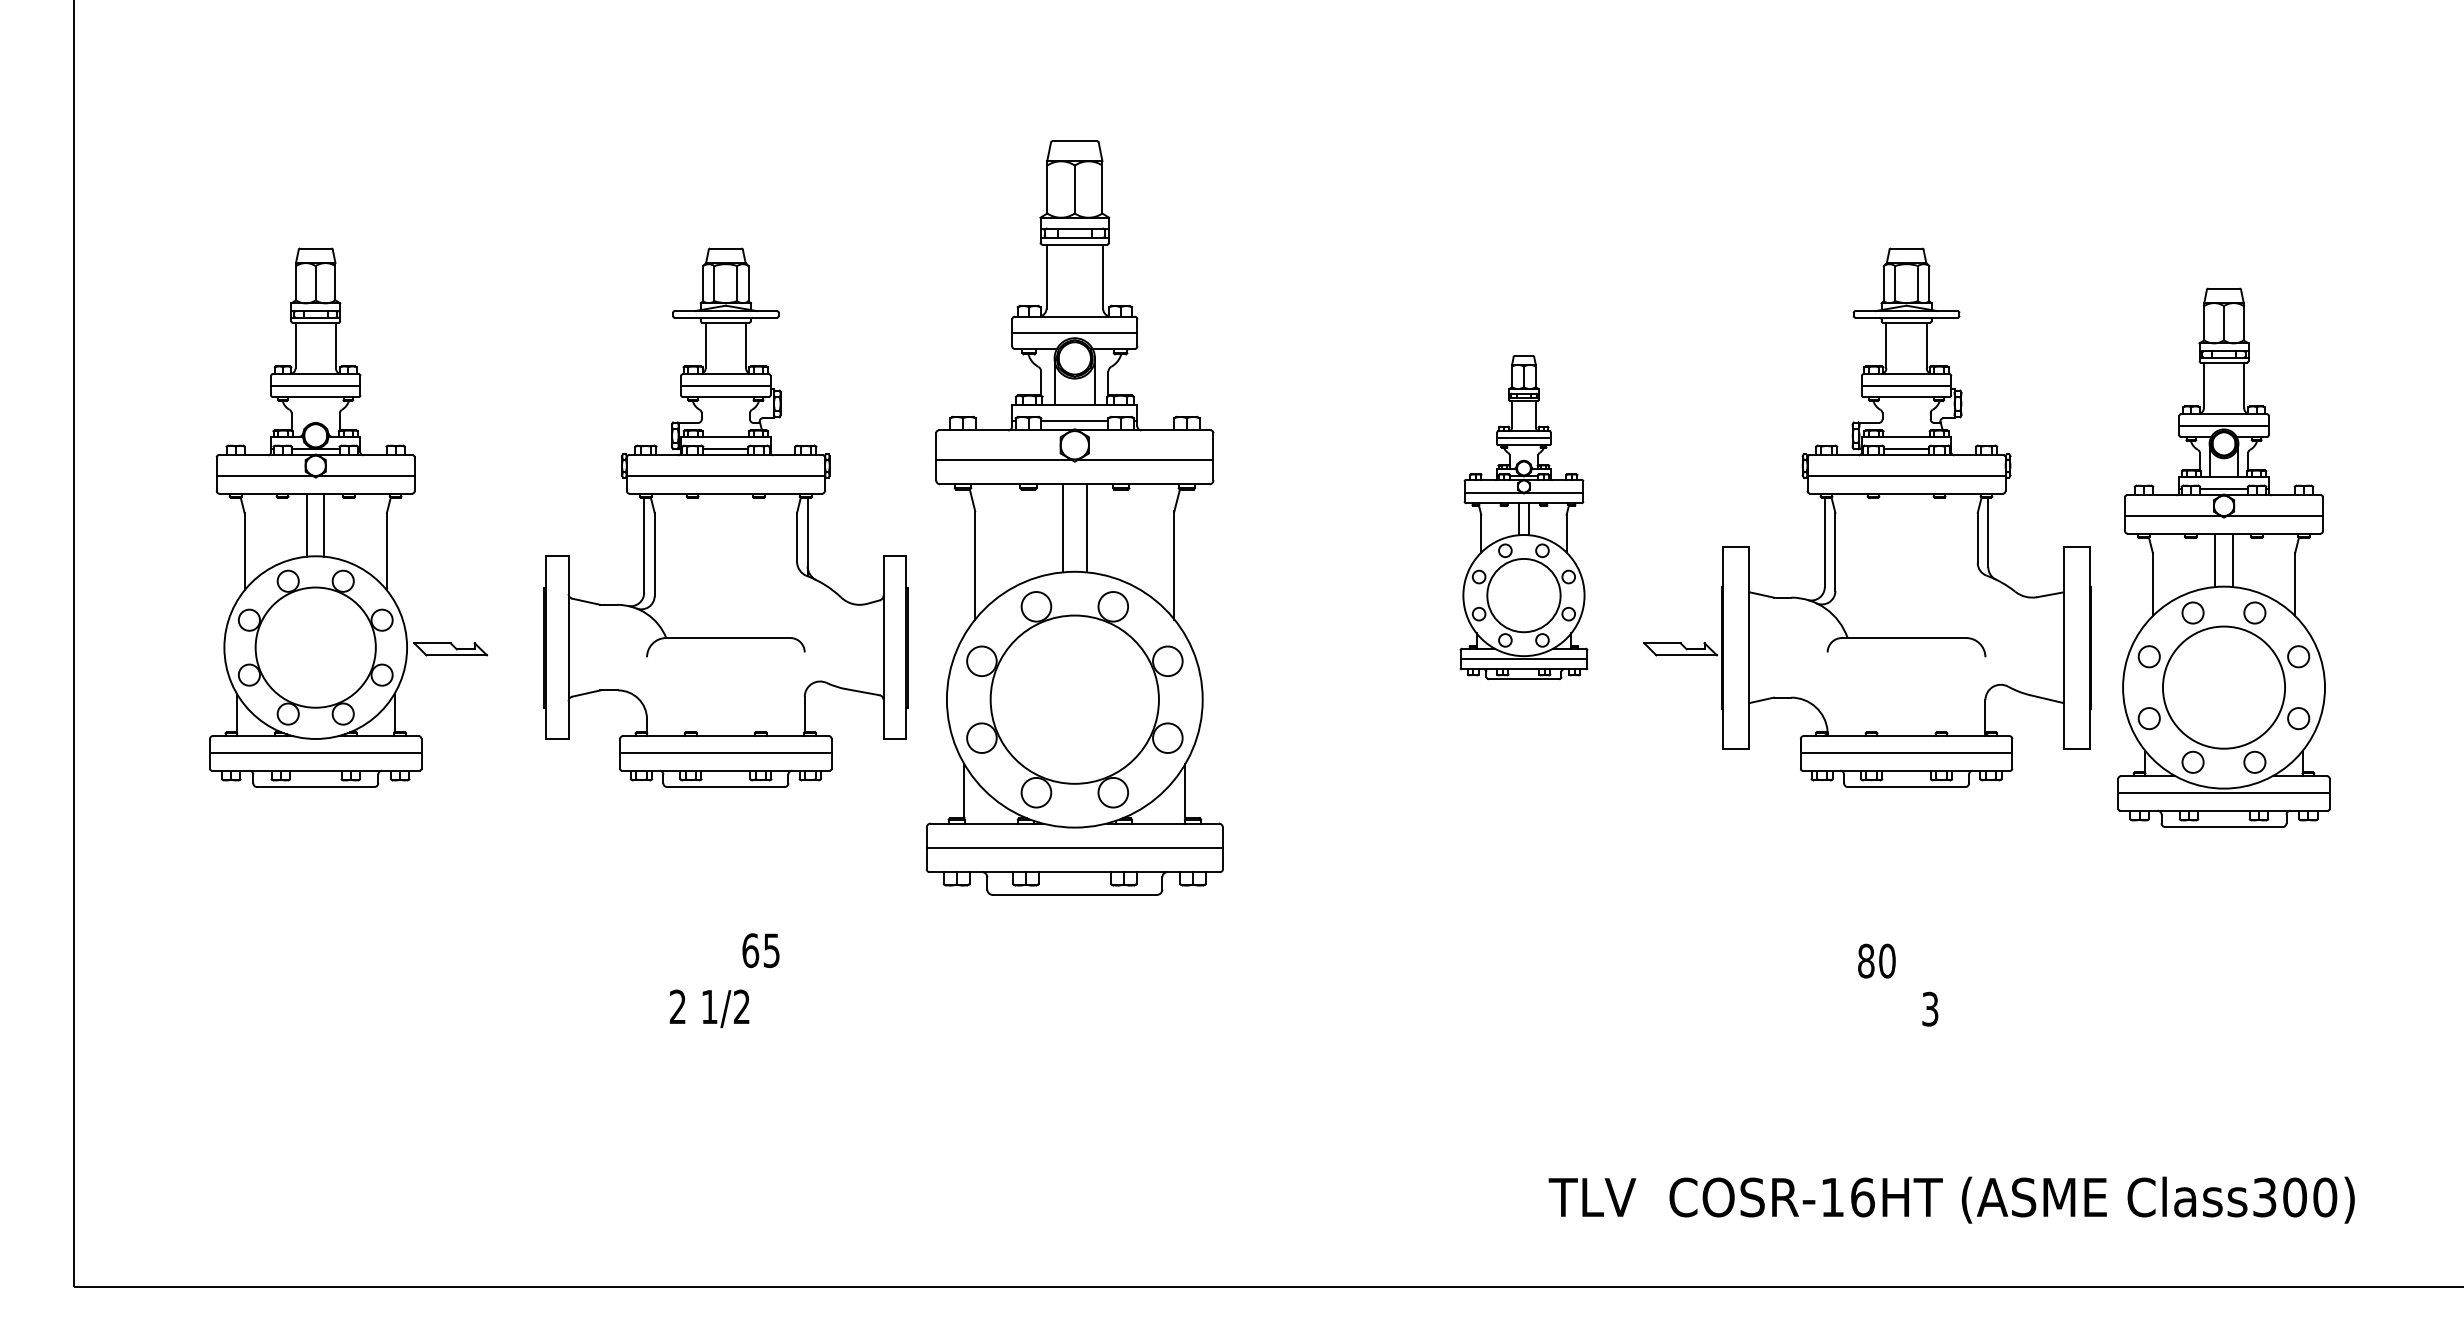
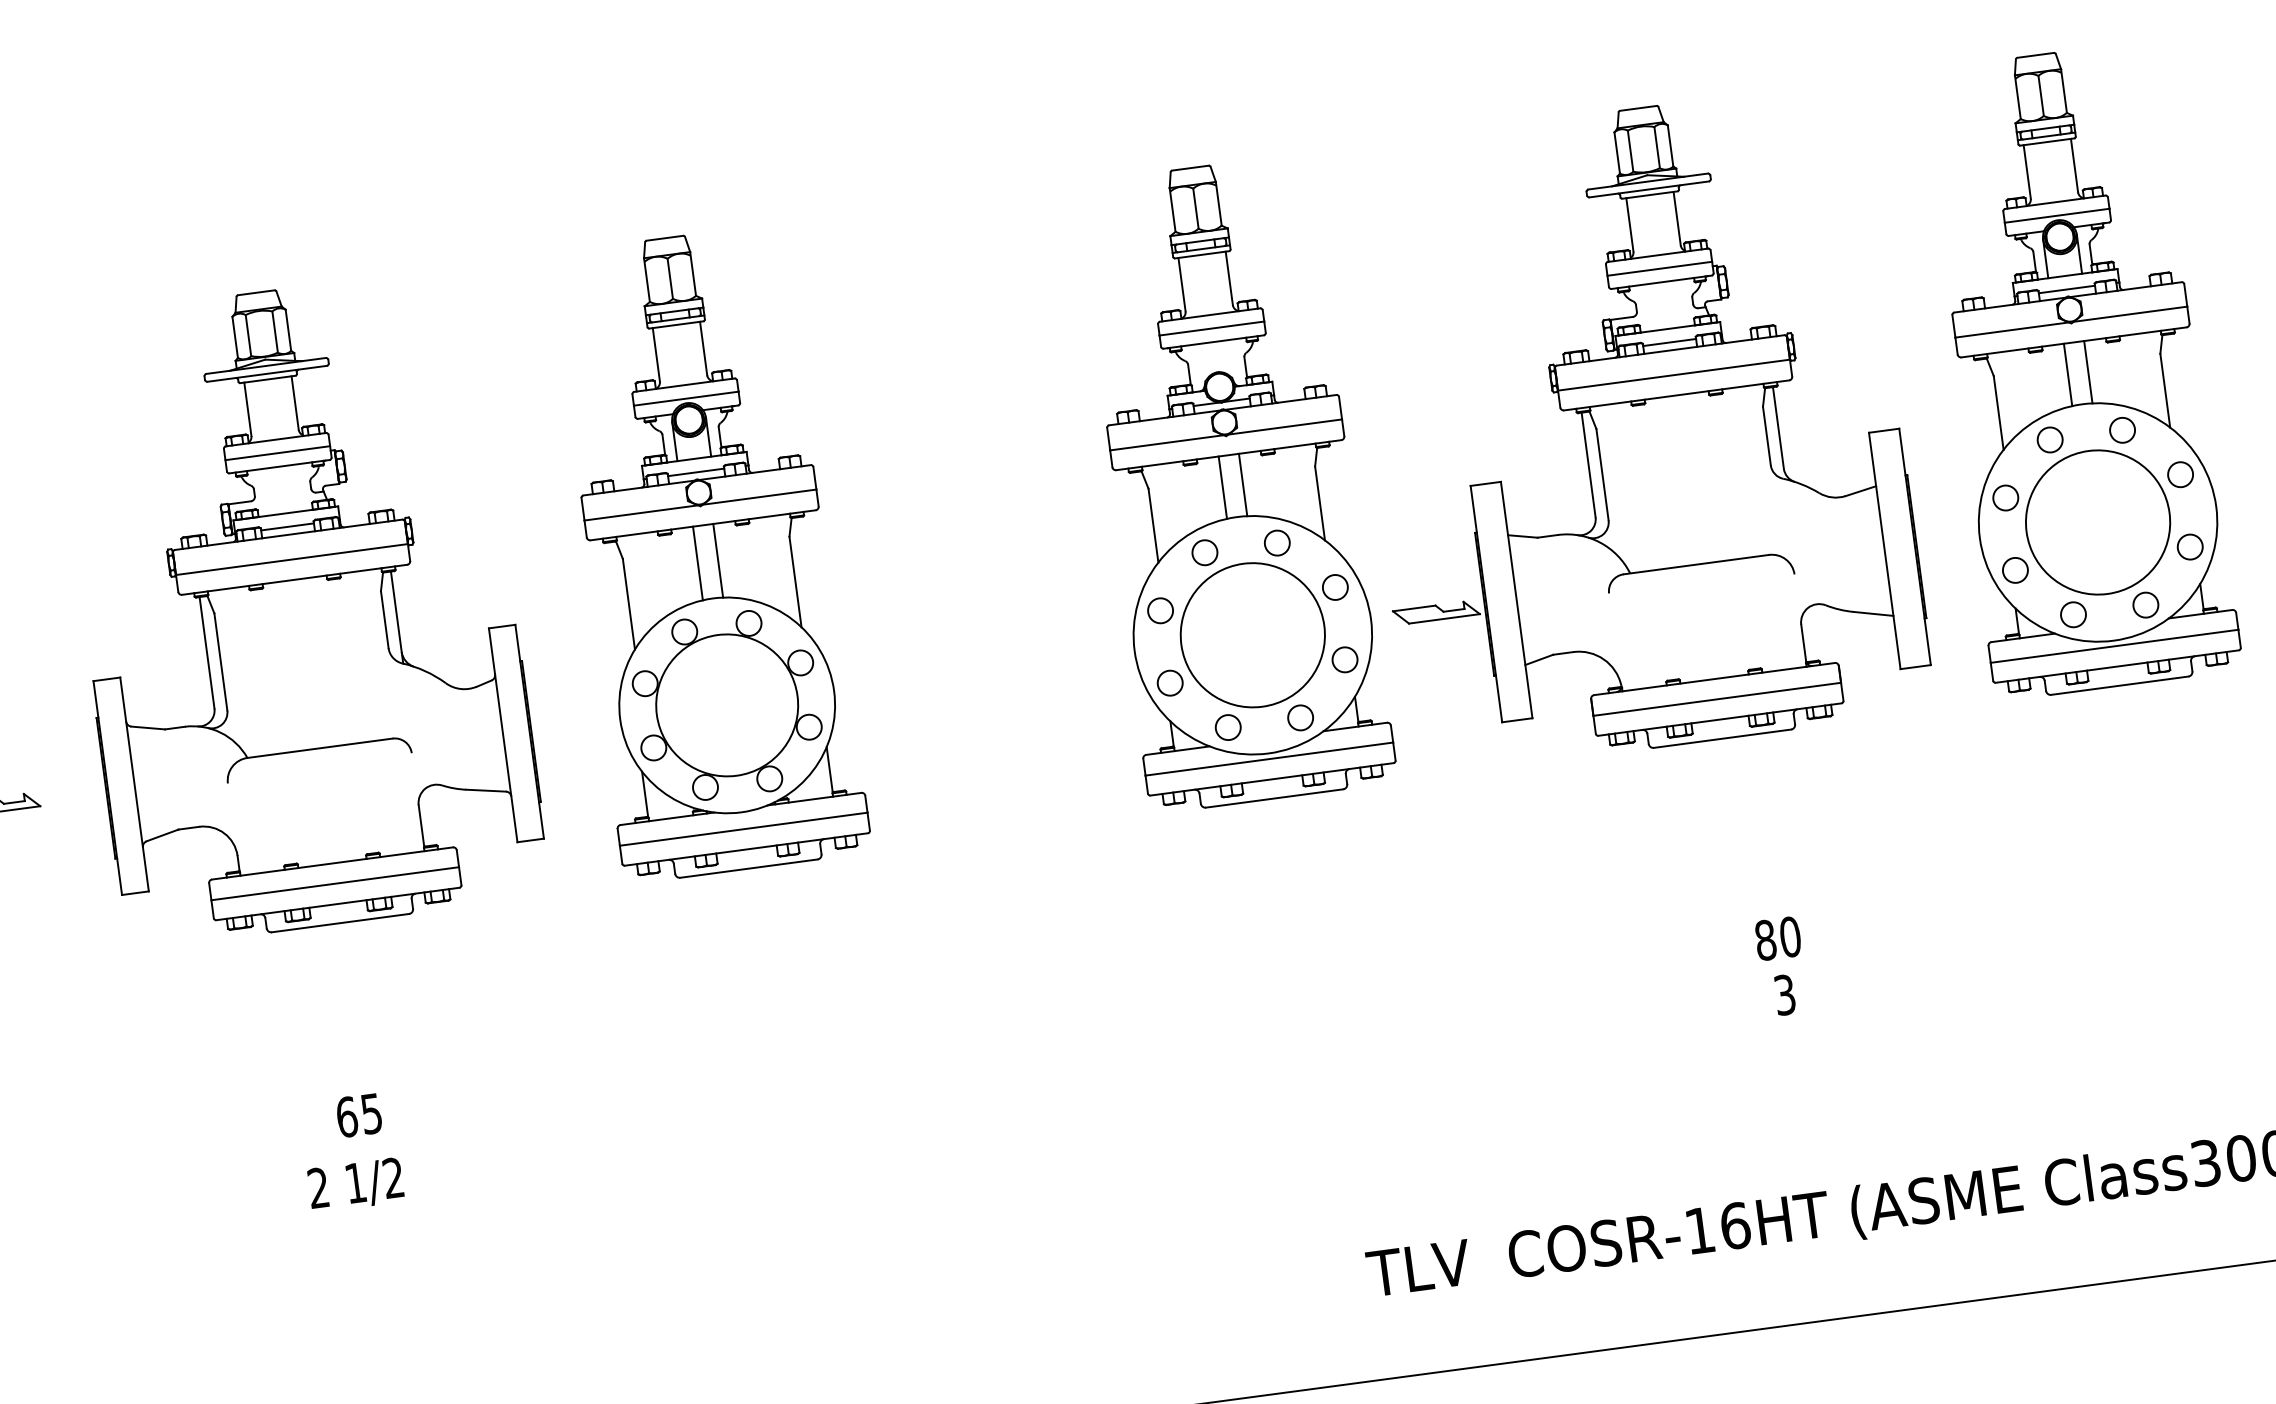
part: (1074, 517) -> (706, 553), size x0.71
part: (1523, 517) -> (1232, 483), size x1.67
part: (2223, 557) -> (2077, 370), moved
text: (760, 950) -> (358, 1115), moved
text: (1876, 960) -> (1777, 937), moved

